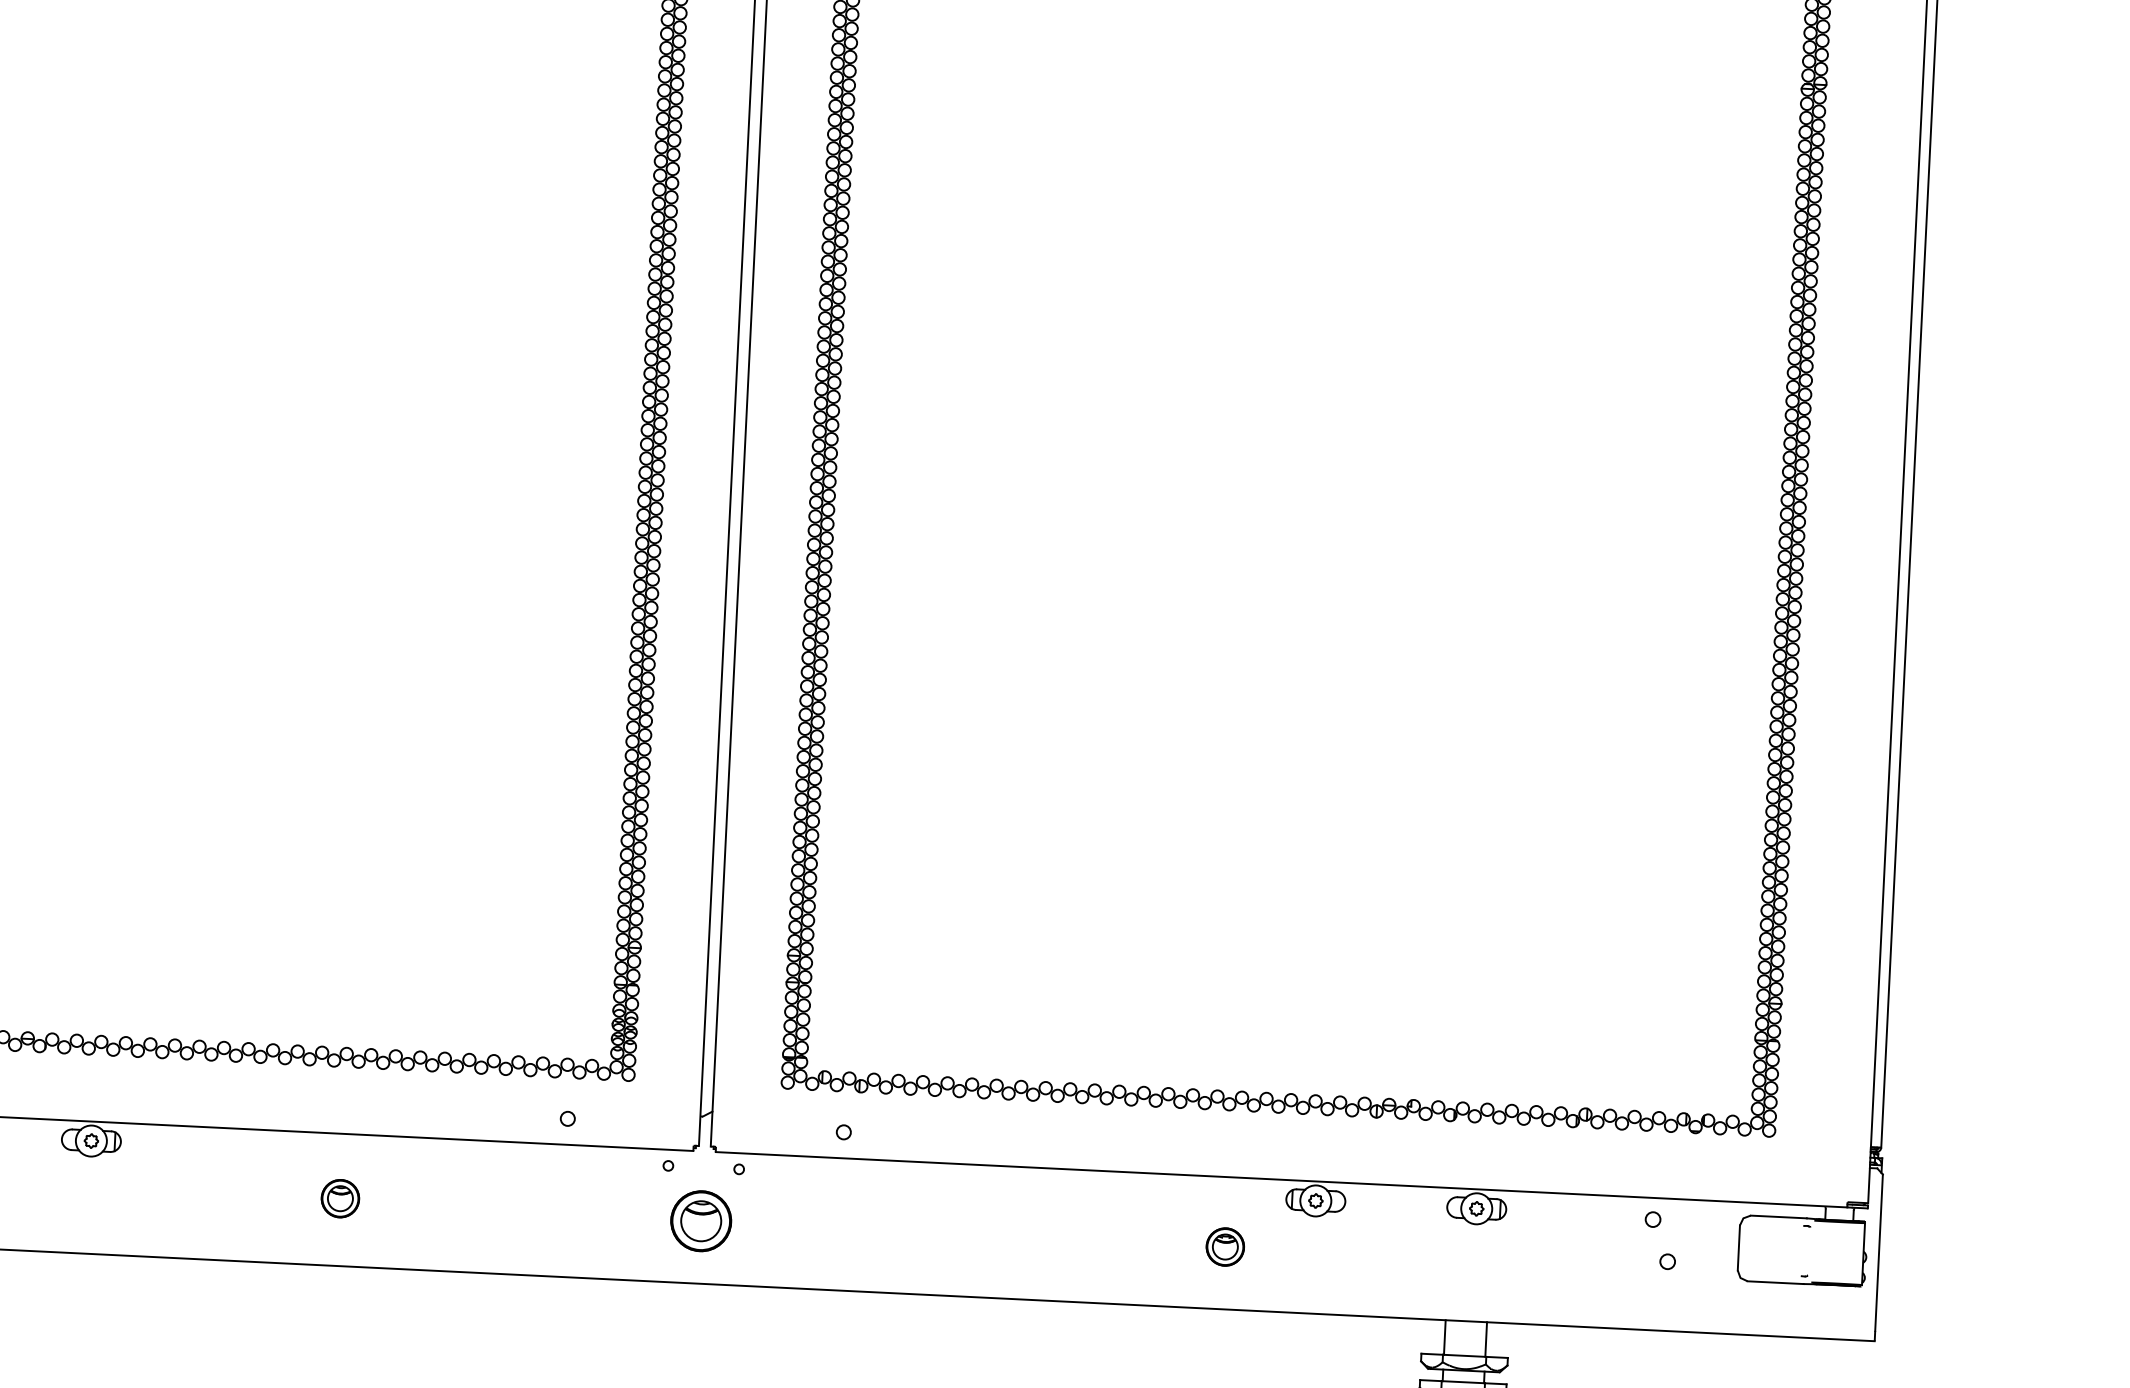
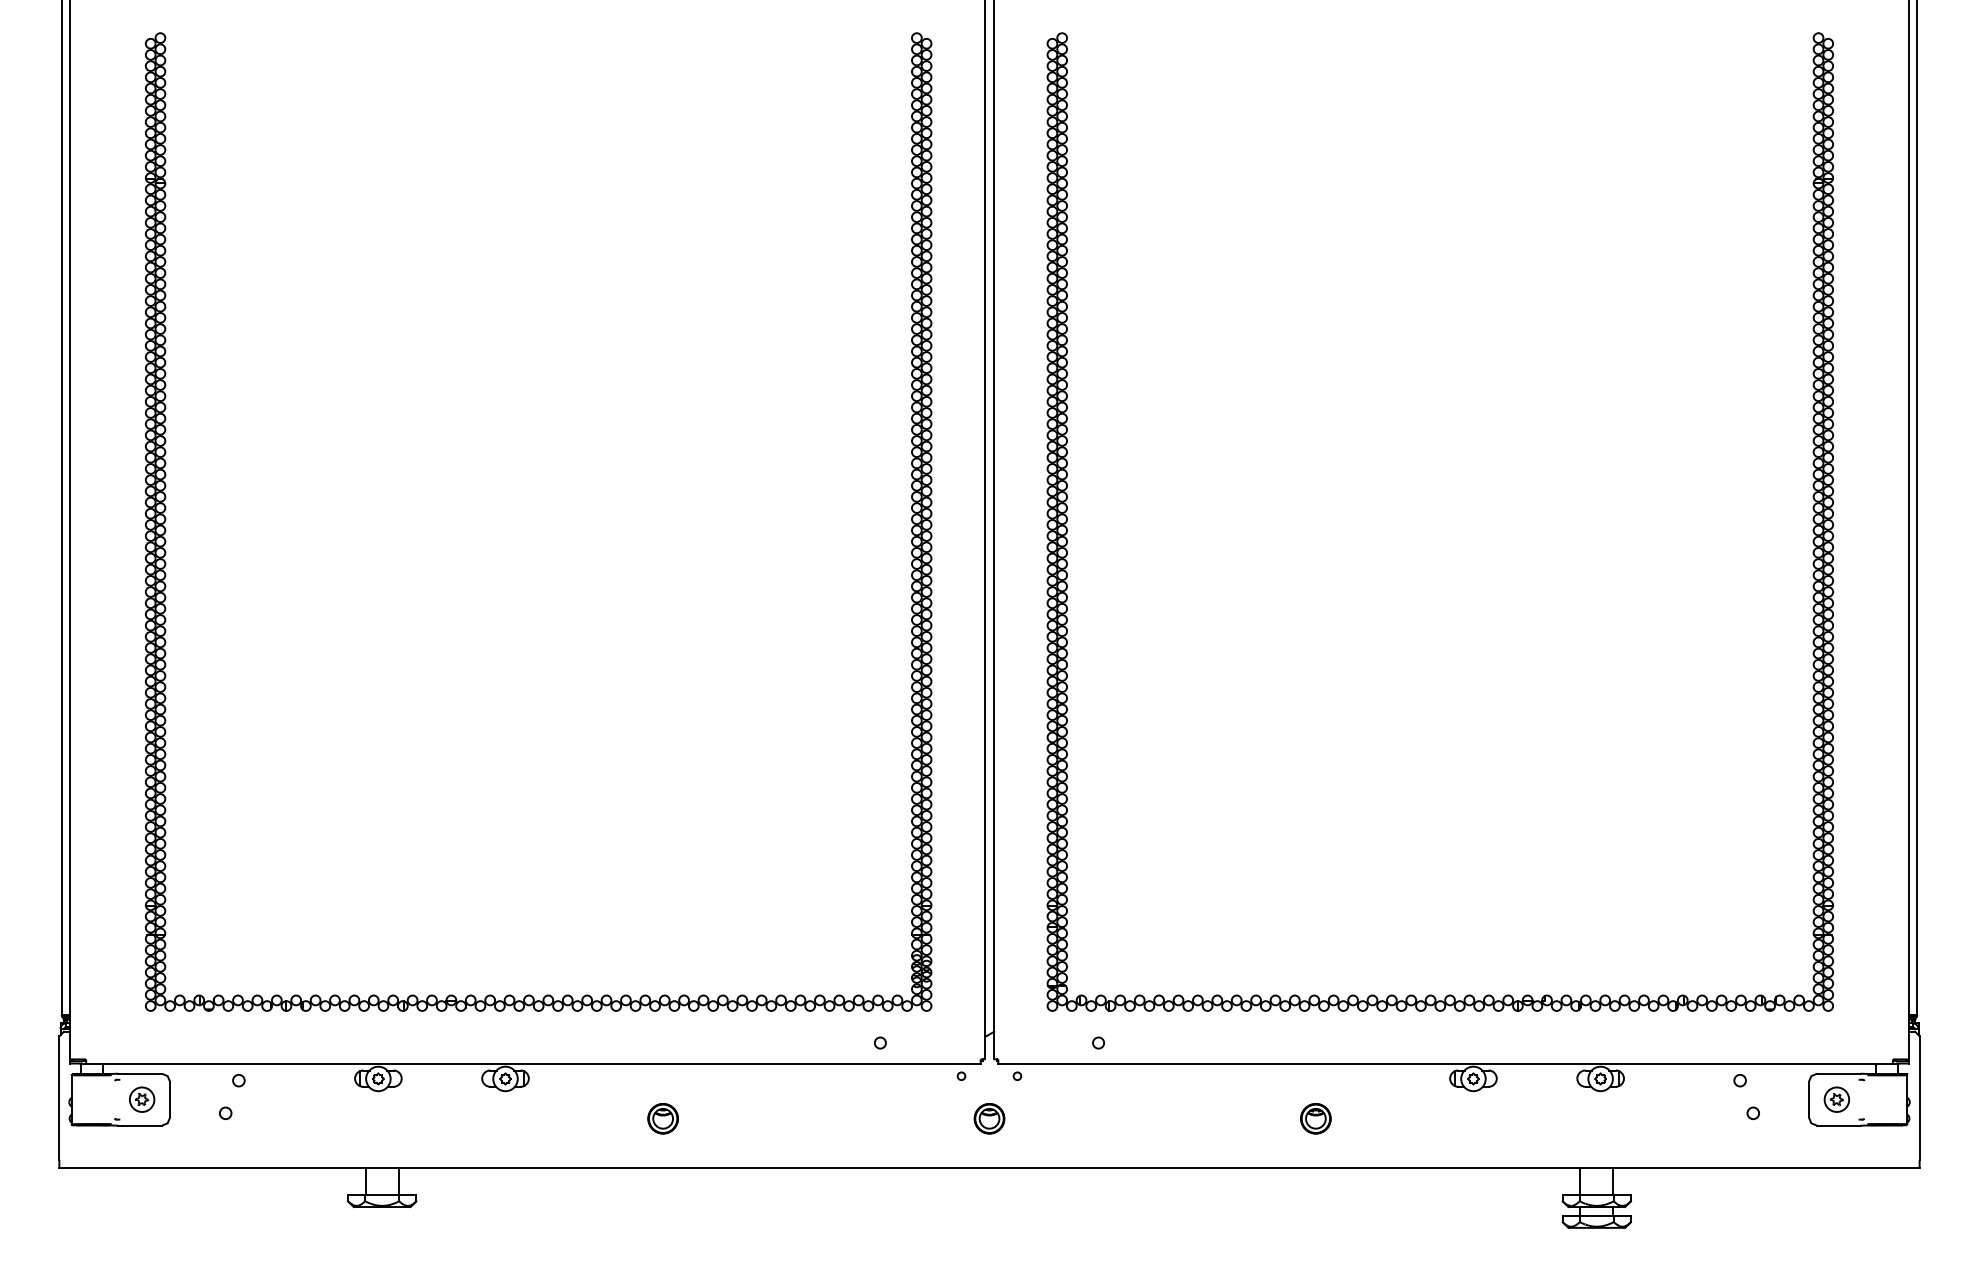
part: (339, 1198) -> (662, 1118), moved
part: (701, 1221) -> (989, 1118), size x0.62
part: (1224, 1246) -> (1315, 1118), moved
part: (1773, 1249) -> (1836, 1099), added

